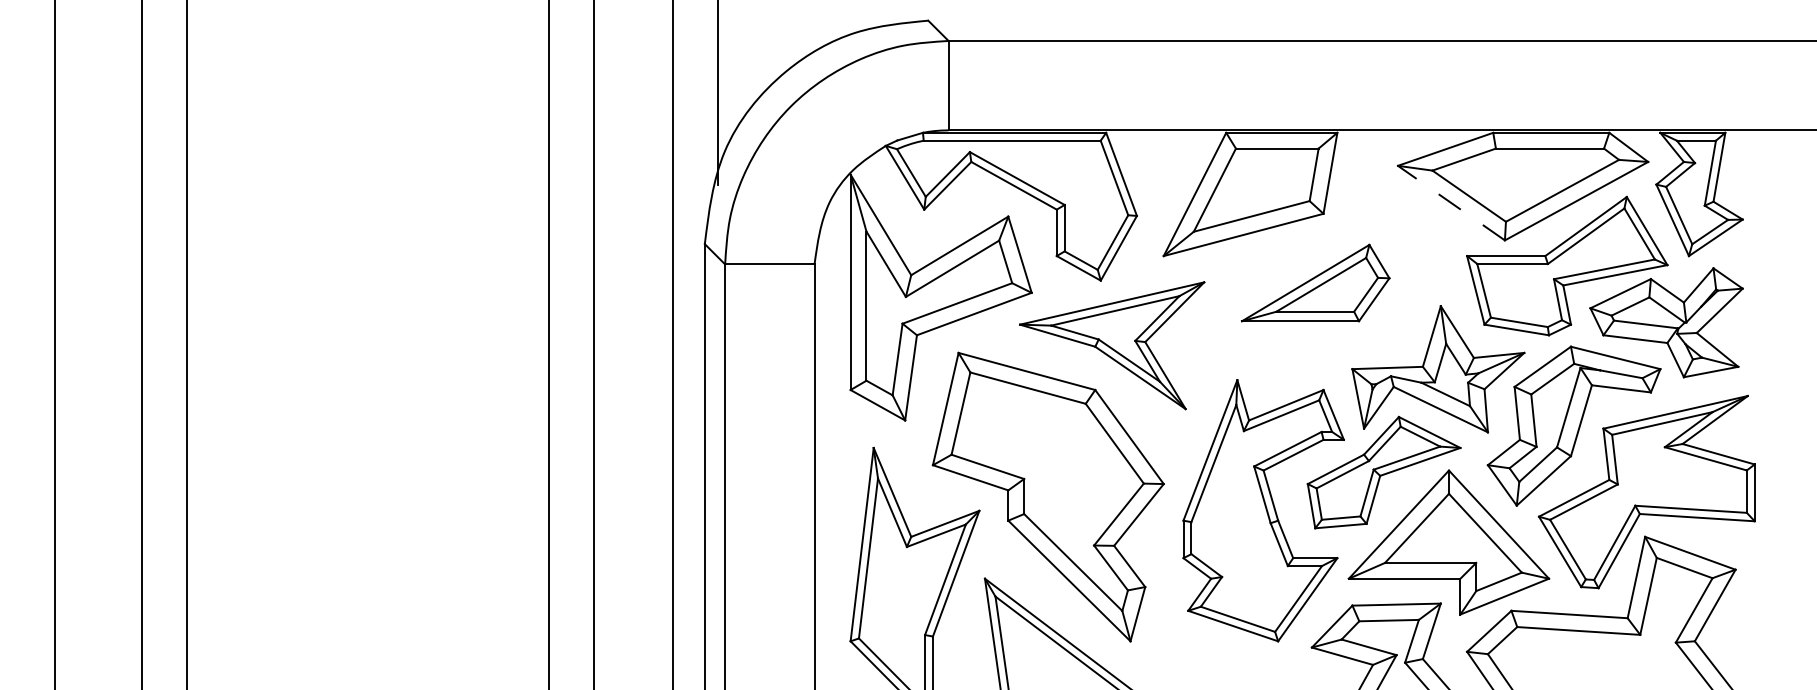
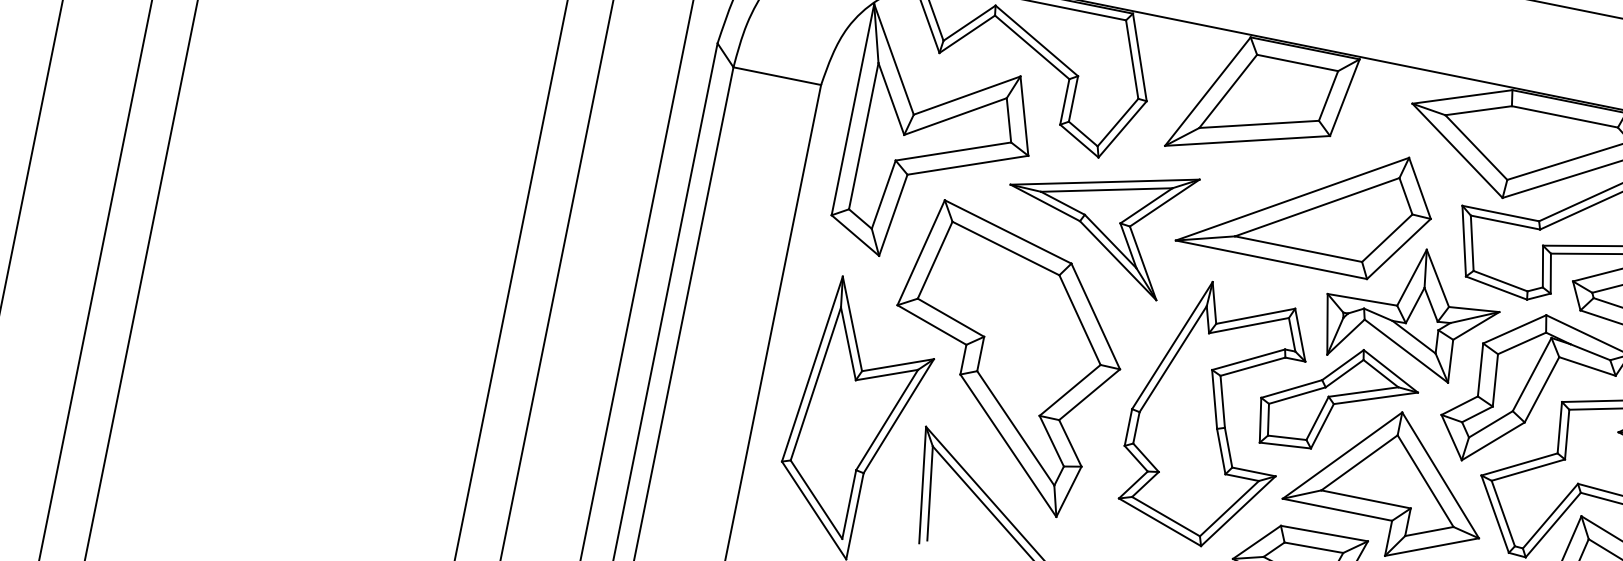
line: (1451, 202) -> (1457, 150), dashed -> solid
part: (1315, 282) -> (1308, 201), size x1.67

